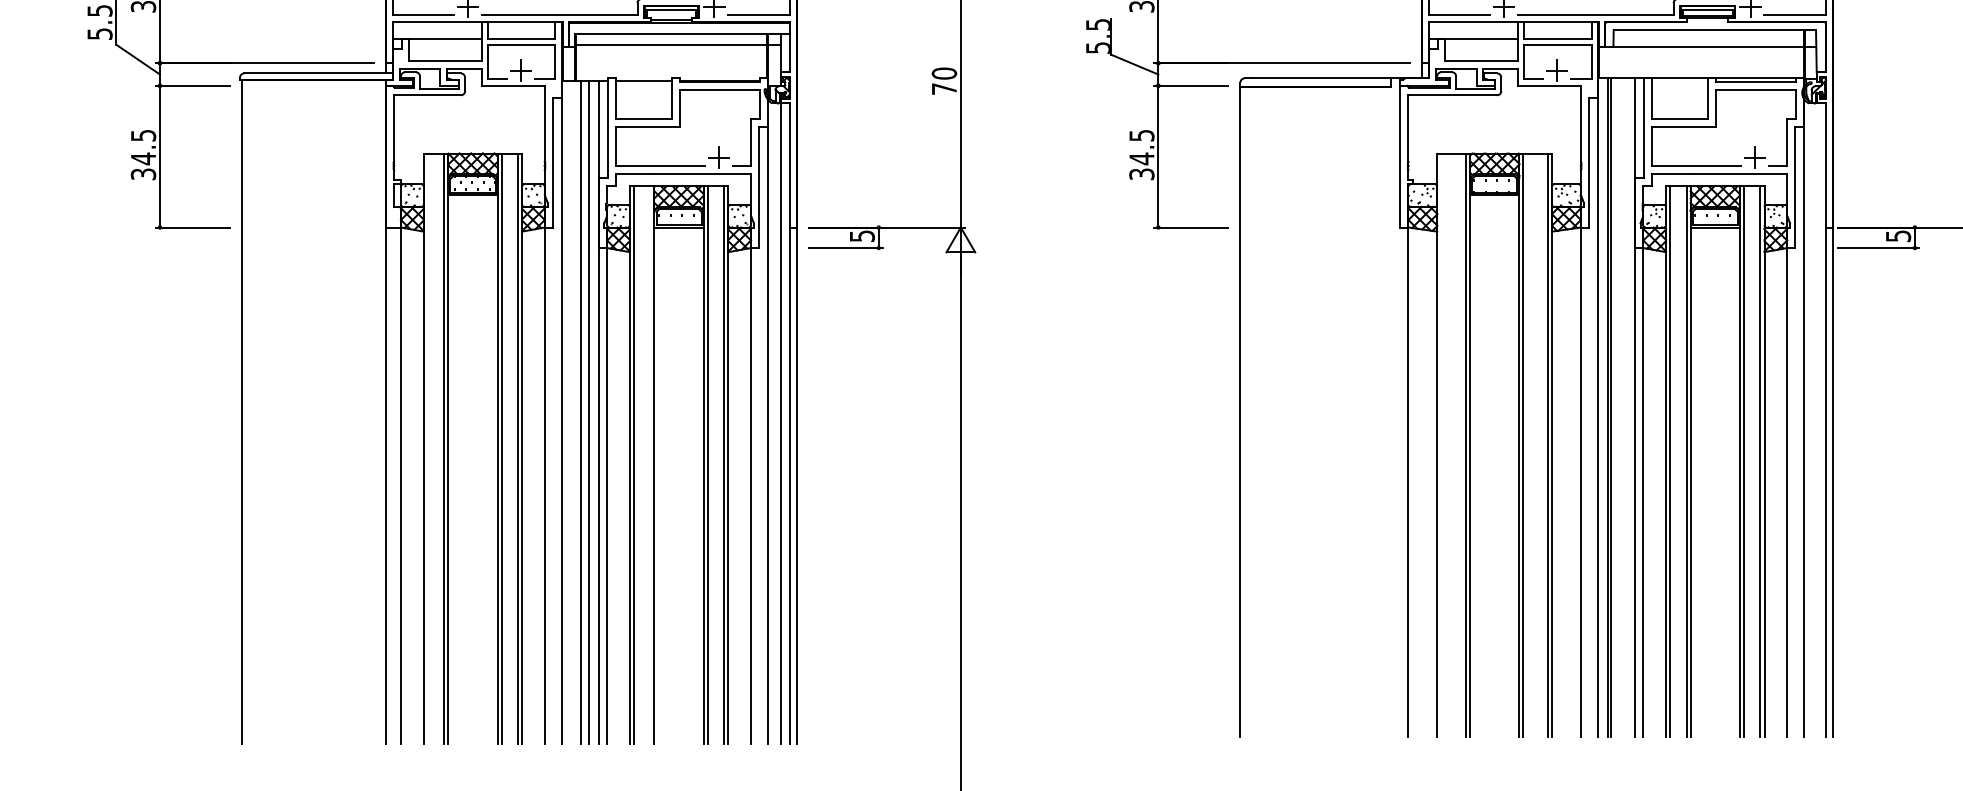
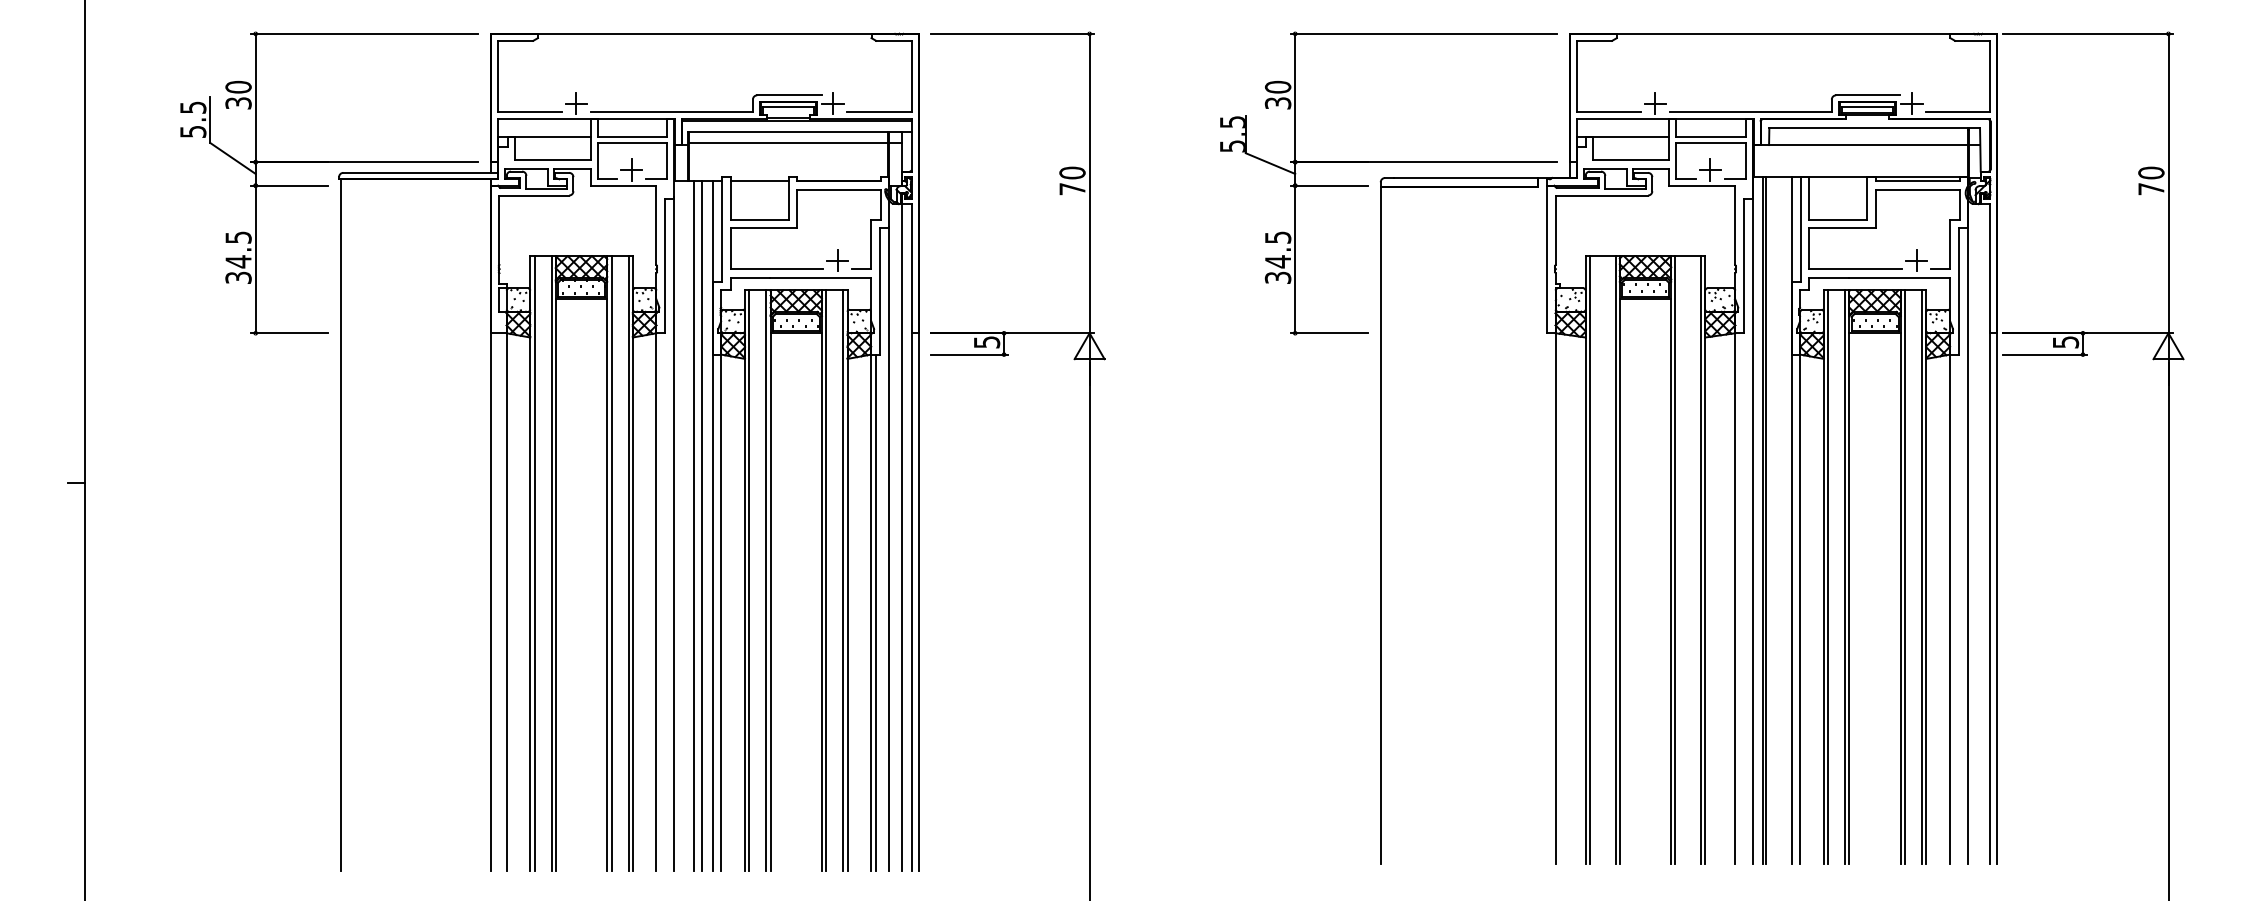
line: (1440, 444) -> (1589, 559), added
line: (427, 448) -> (534, 563), added
line: (650, 464) -> (766, 580), added
line: (755, 495) -> (875, 612), added

